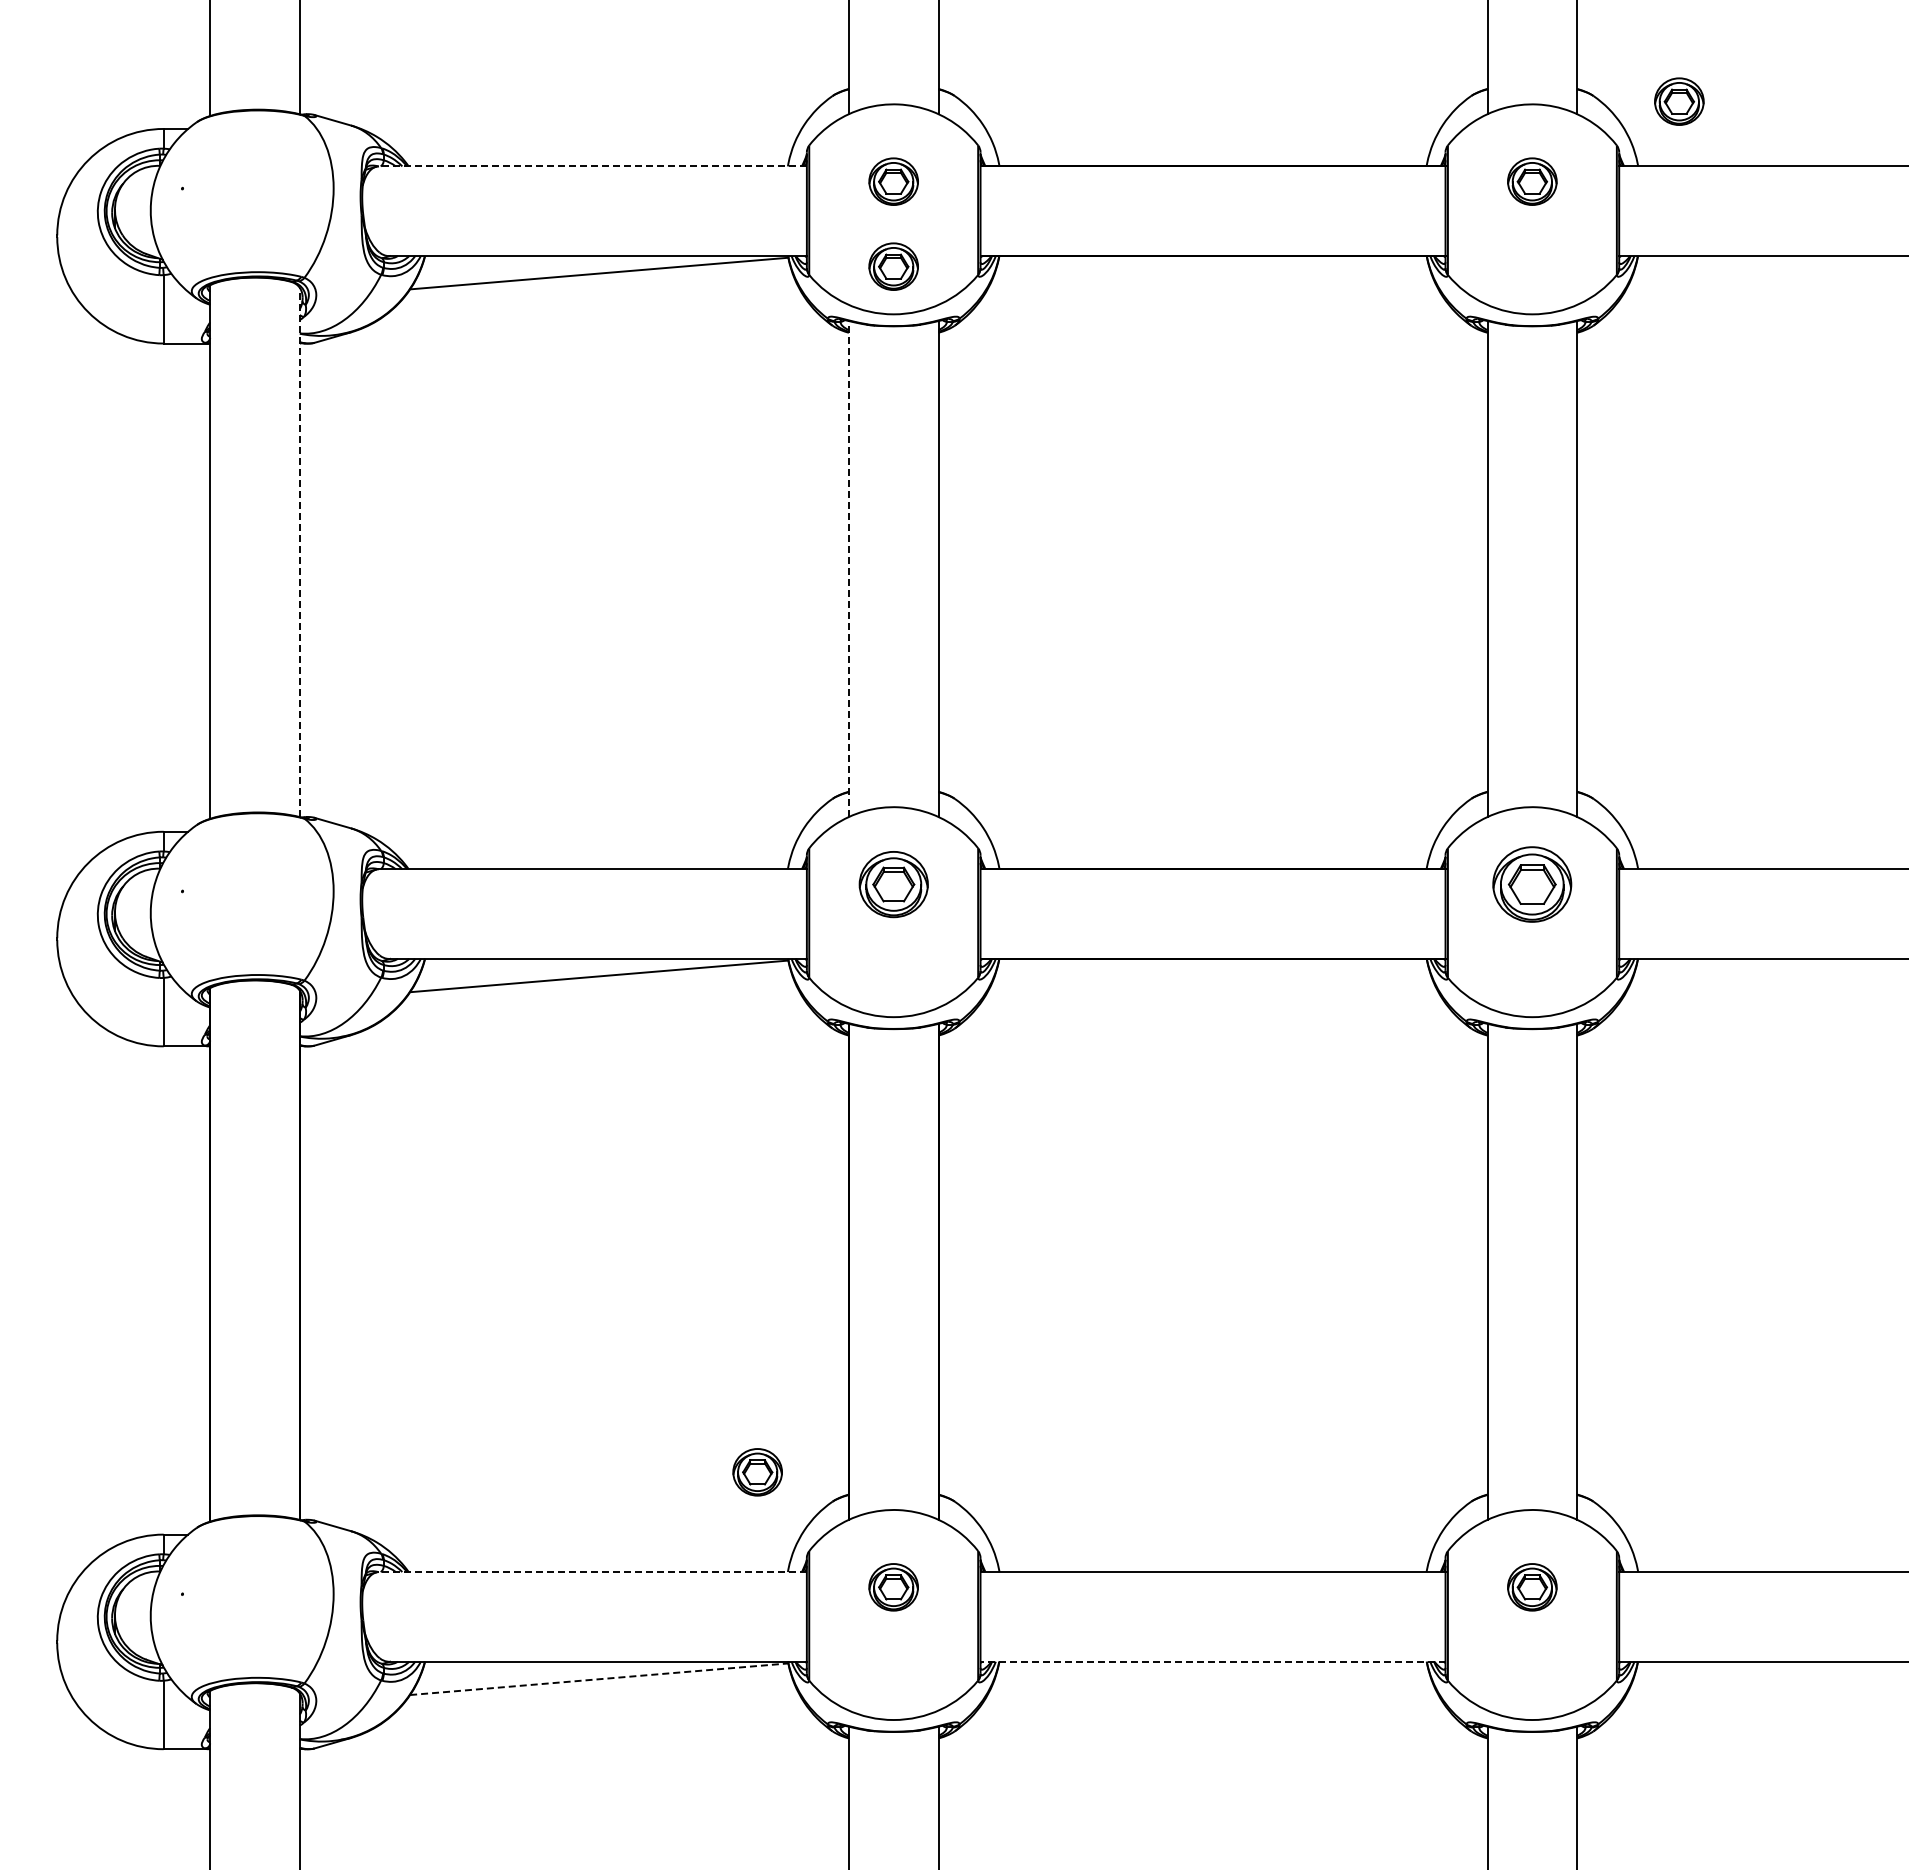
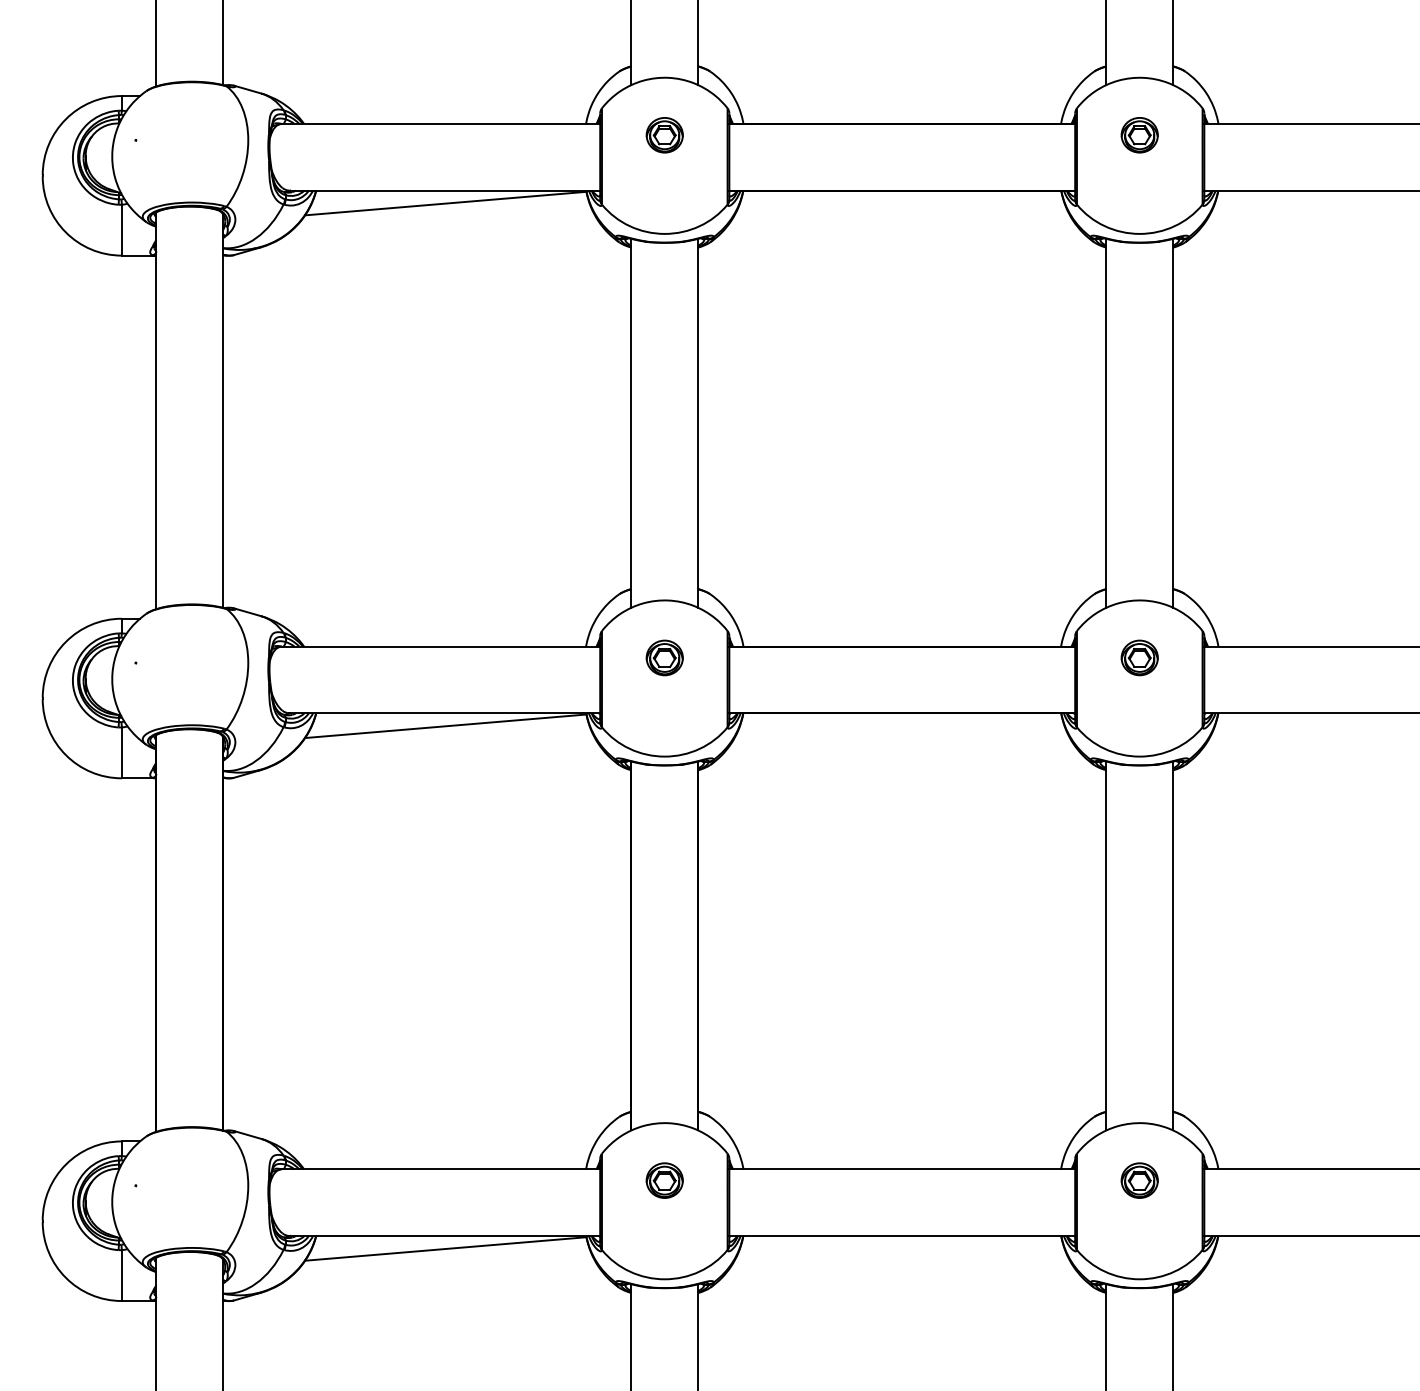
part: (1679, 101) -> (1249, 75), removed
line: (592, 166) -> (440, 123), dashed -> solid
part: (893, 266) -> (664, 198), removed
line: (299, 552) -> (222, 411), dashed -> solid
line: (848, 569) -> (631, 423), dashed -> solid
part: (893, 884) -> (664, 657), size x0.71
part: (1532, 884) -> (1139, 657), size x0.62
part: (757, 1472) -> (563, 1095), removed
line: (592, 1572) -> (440, 1169), dashed -> solid
line: (1213, 1661) -> (902, 1235), dashed -> solid
line: (599, 1679) -> (445, 1249), dashed -> solid

